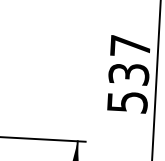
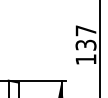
text: (126, 101) -> (85, 59), 537 -> 137

